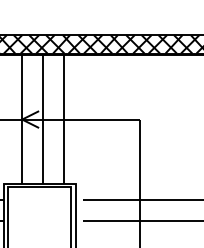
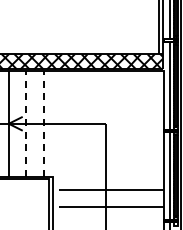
line: (43, 119) -> (26, 123), solid -> dashed
line: (64, 119) -> (43, 123), solid -> dashed

